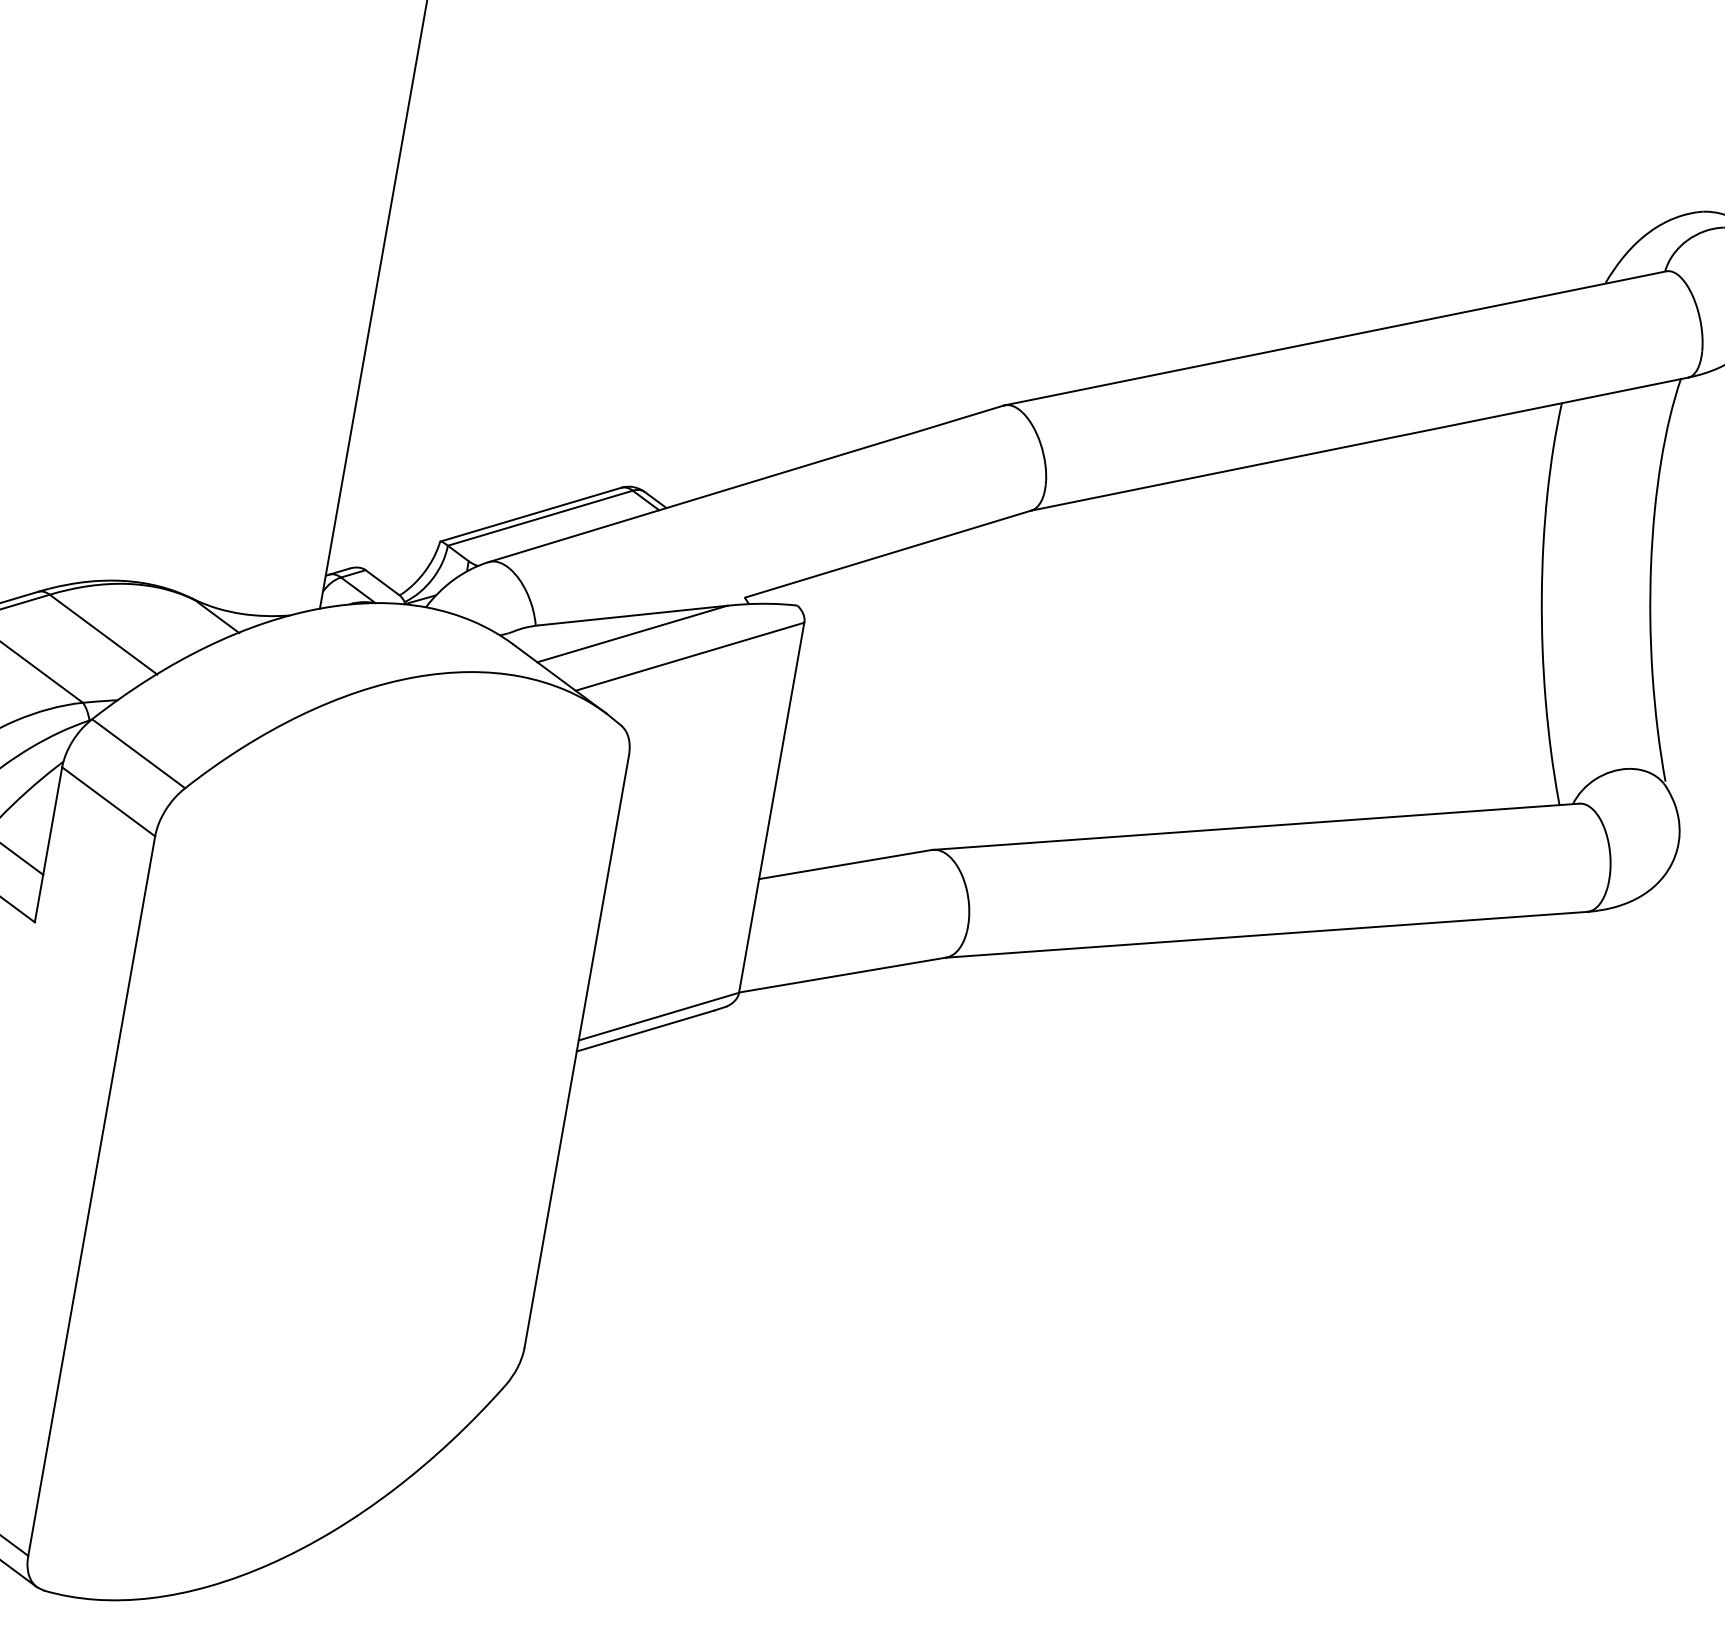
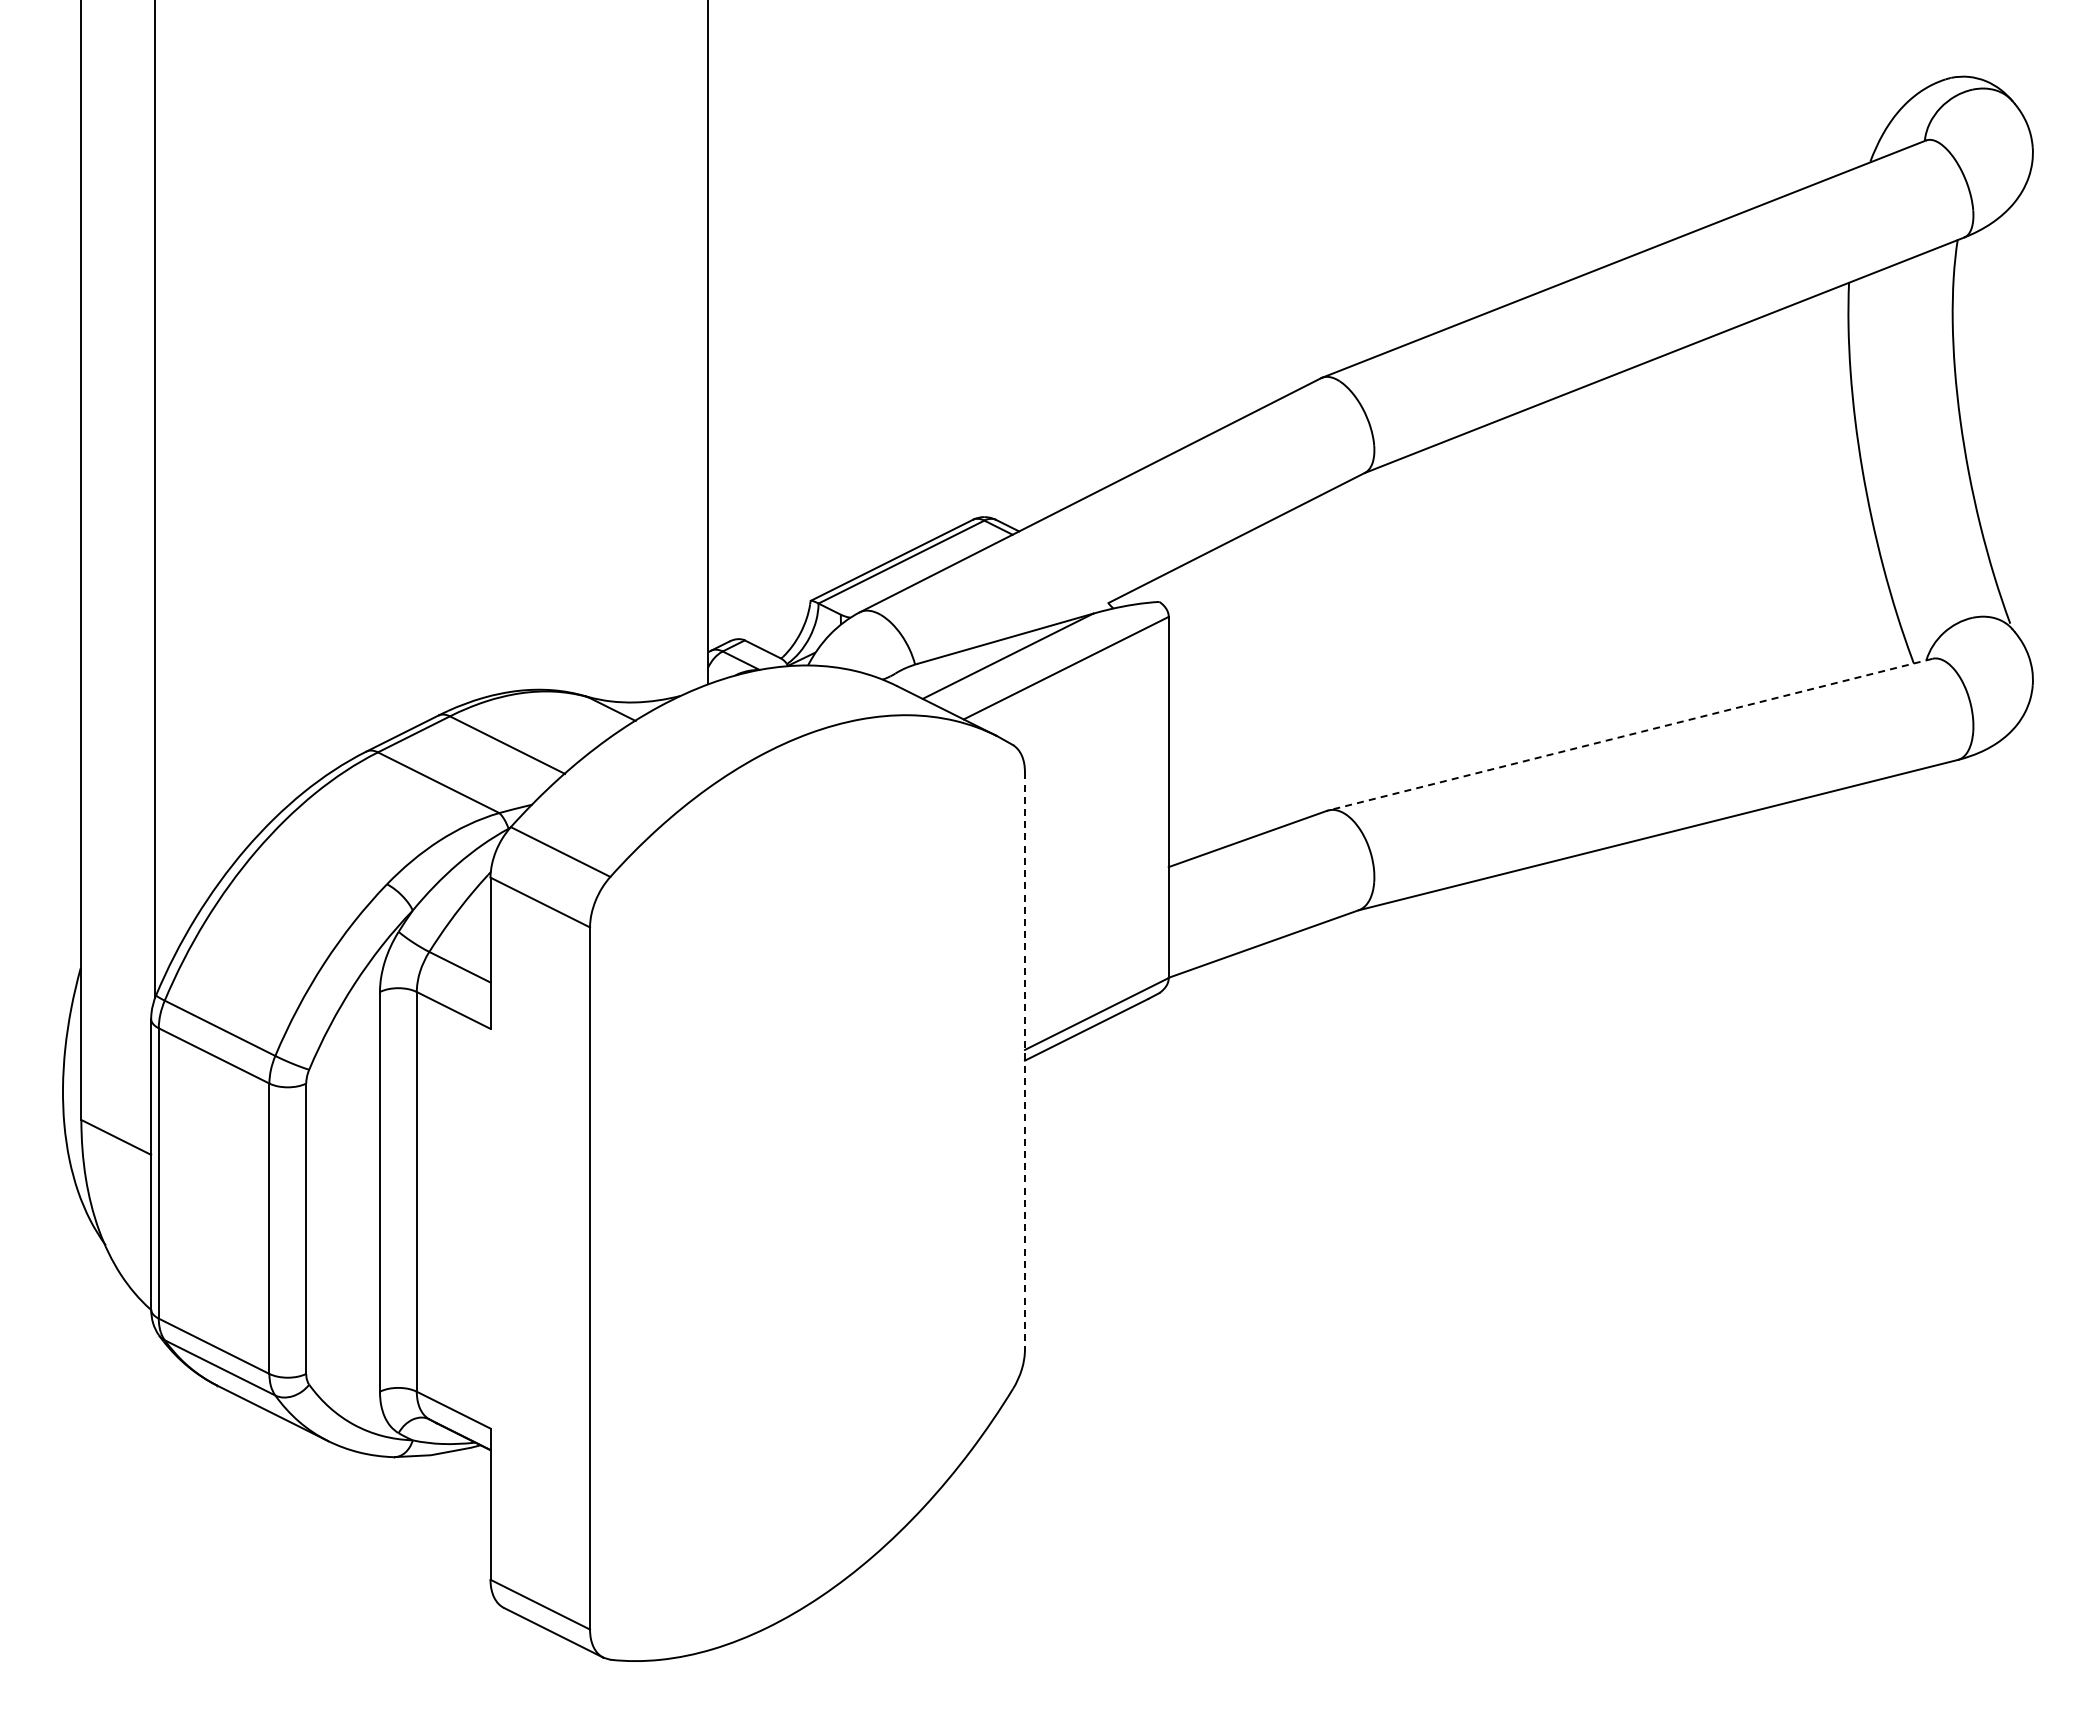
line: (1256, 826) -> (1630, 734), solid -> dashed
line: (576, 1052) -> (1024, 1061), solid -> dashed

